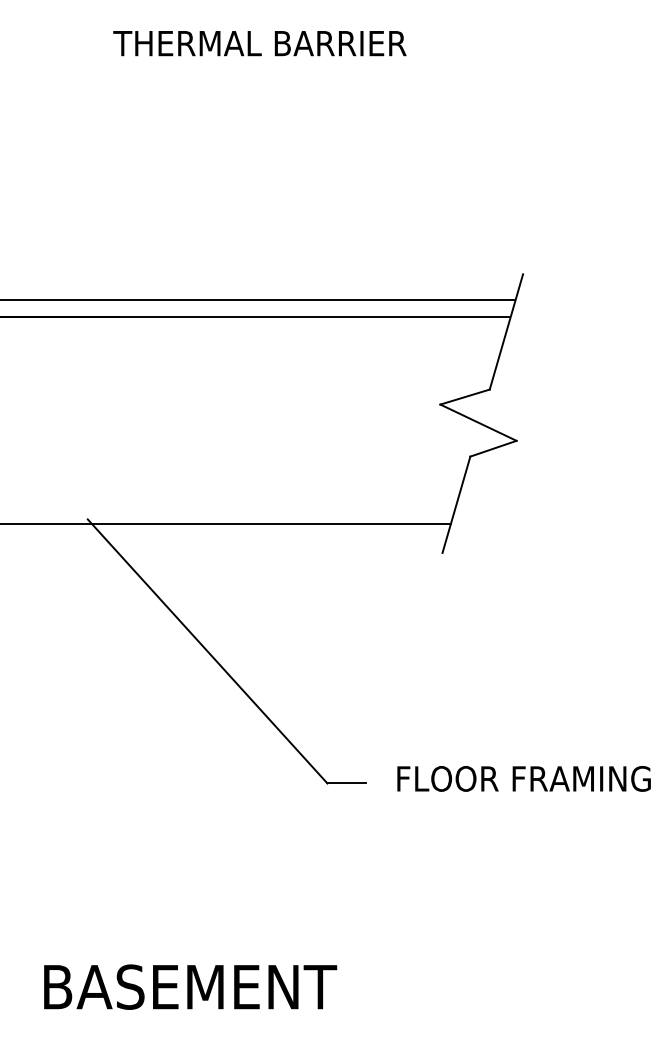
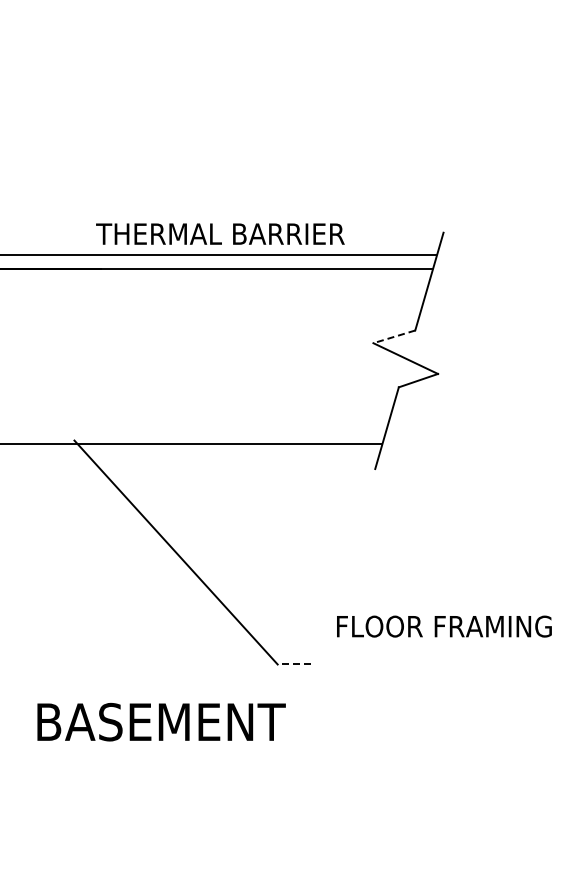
text: (260, 42) -> (220, 233), moved
line: (465, 396) -> (394, 336), solid -> dashed
text: (524, 778) -> (444, 626), moved
line: (347, 783) -> (294, 664), solid -> dashed
text: (190, 987) -> (161, 722), moved

